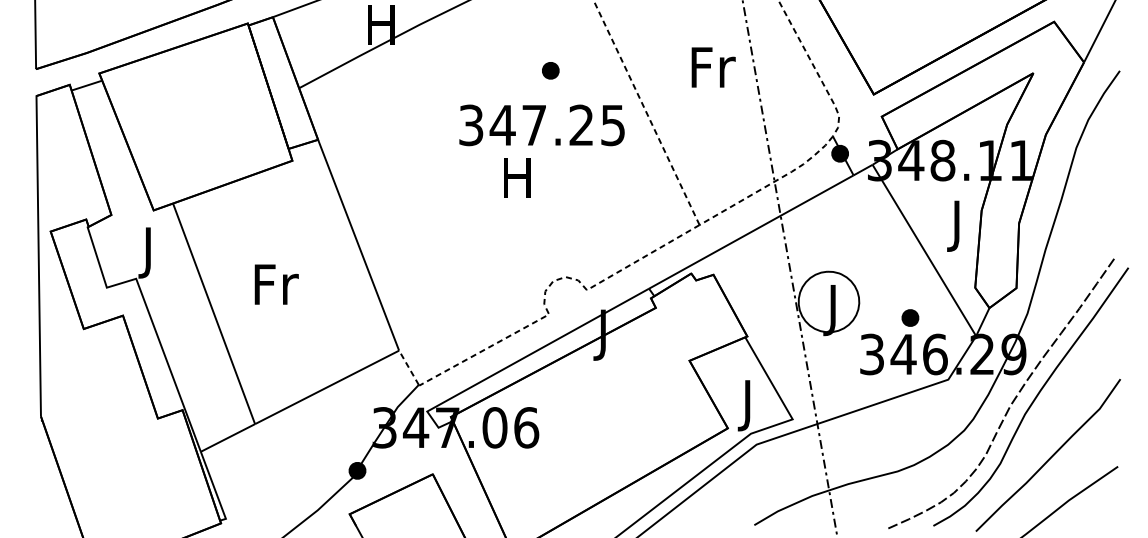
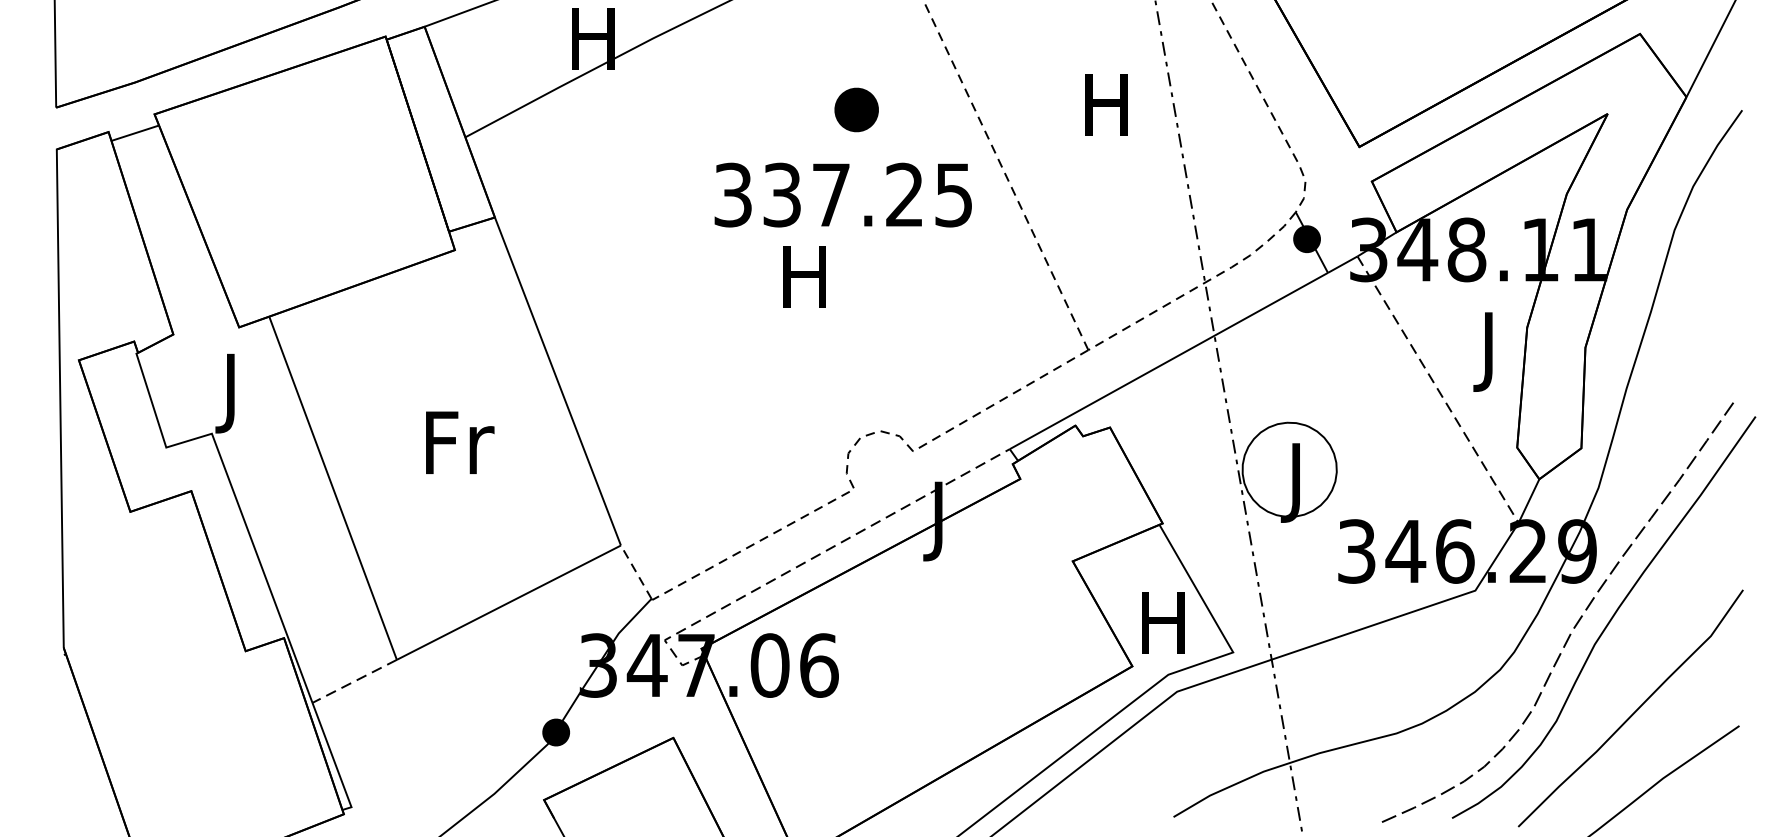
text: (713, 67) -> (1110, 105), Fr -> H
part: (550, 70) -> (856, 109), size x1.6
text: (502, 125) -> (781, 195), 347.25 -> 337.25
line: (924, 250) -> (1438, 389), solid -> dashed
text: (276, 284) -> (459, 442), moved
part: (910, 317) -> (1416, 493), removed
line: (521, 359) -> (811, 559), solid -> dashed
text: (747, 405) -> (1162, 630), J -> H
line: (227, 438) -> (353, 682), solid -> dashed

